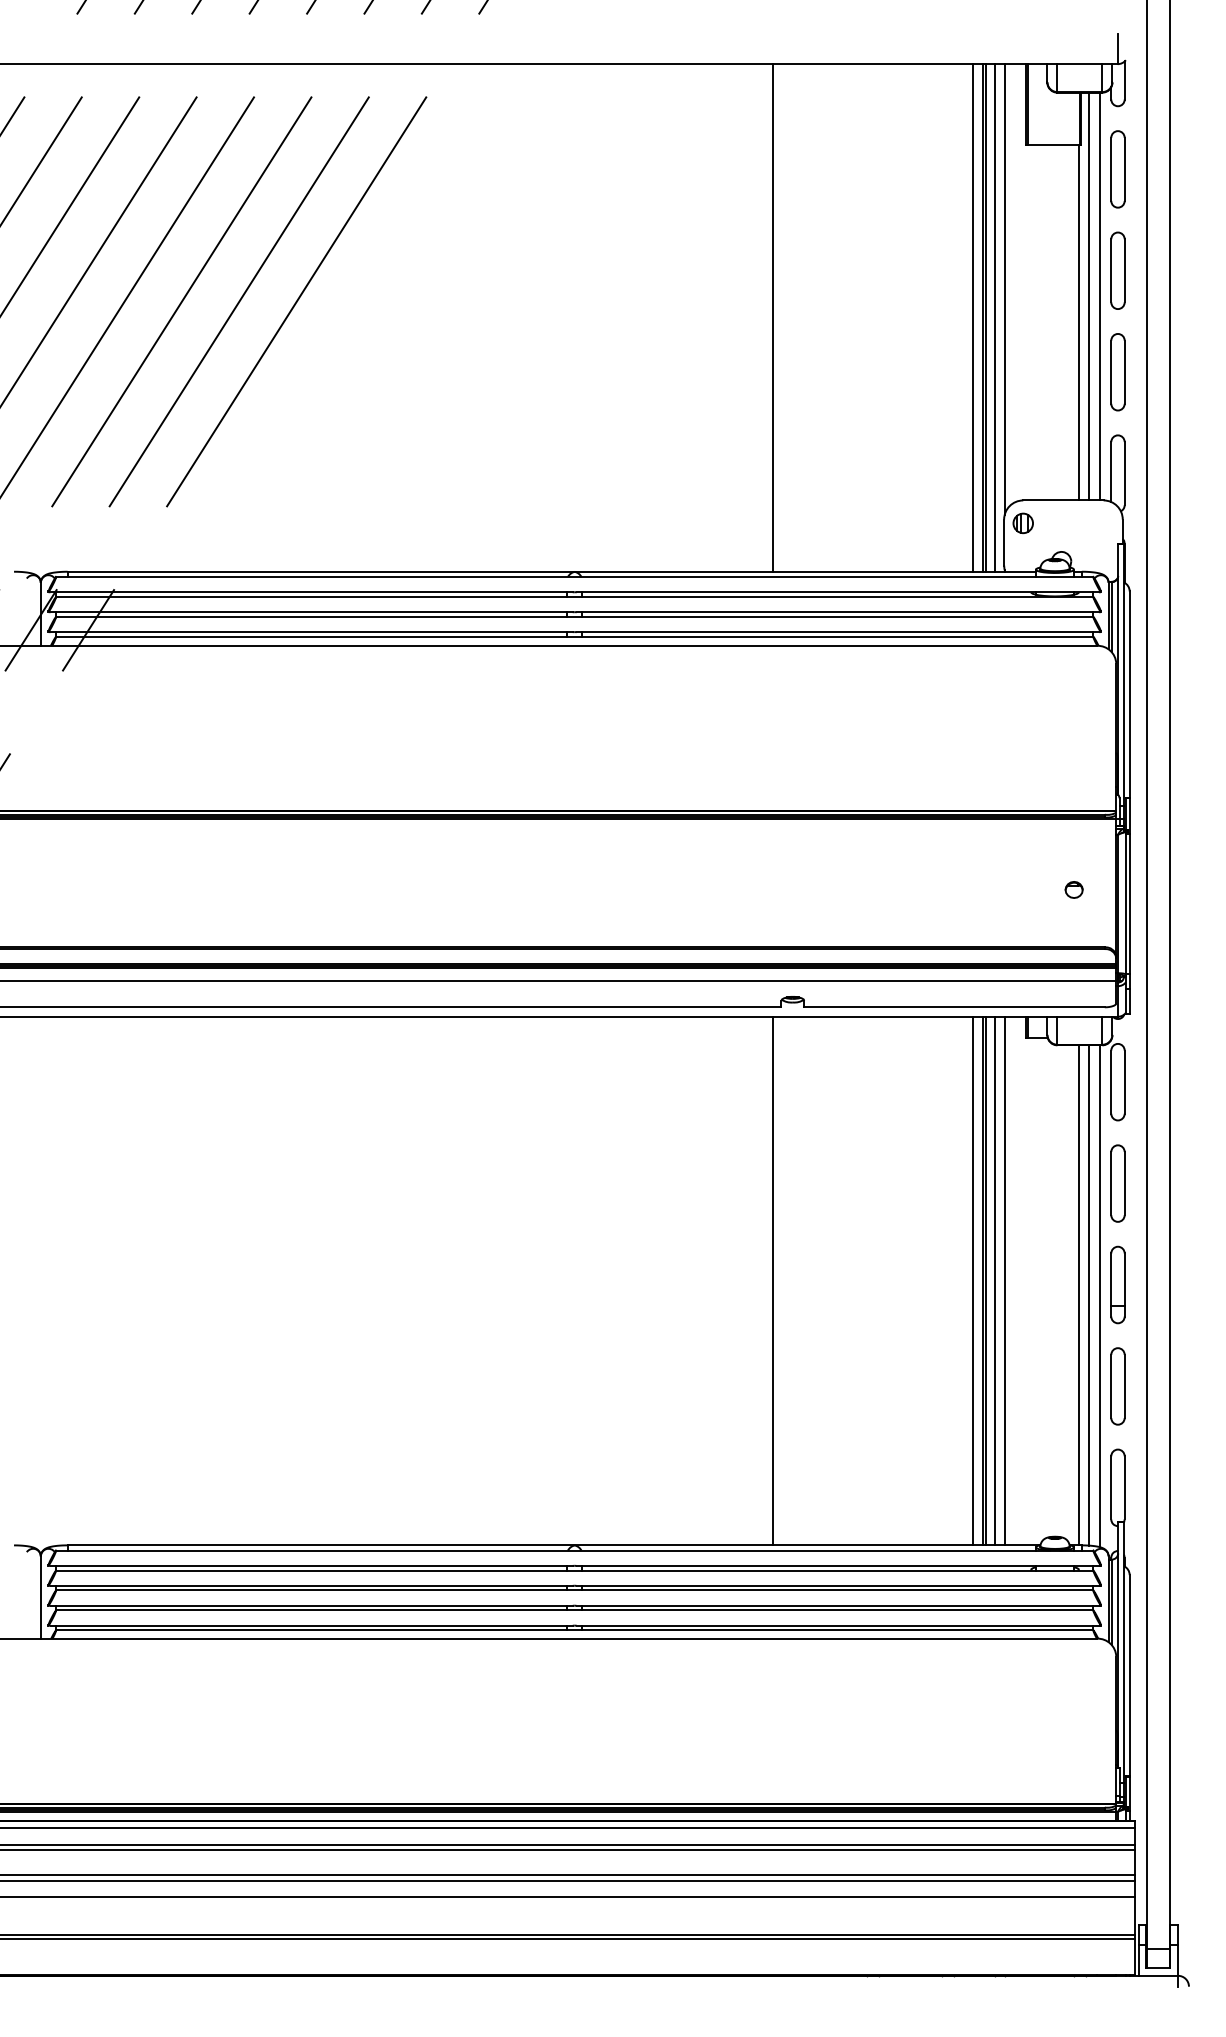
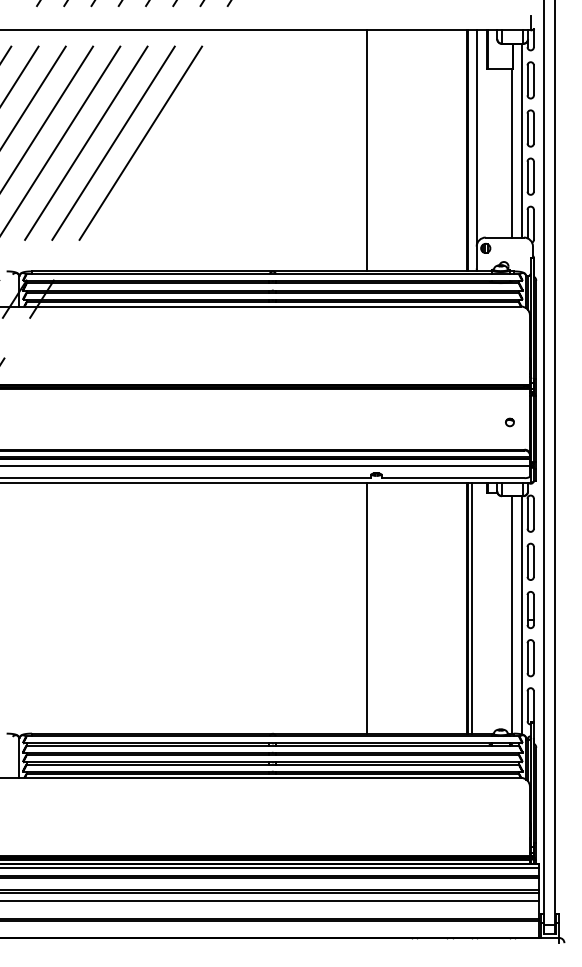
line: (1090, 296) -> (517, 140), removed
line: (974, 317) -> (462, 150), removed
line: (995, 317) -> (472, 150), removed
line: (974, 1279) -> (462, 607), removed
line: (1003, 1279) -> (476, 607), removed
line: (1090, 1294) -> (517, 614), removed

